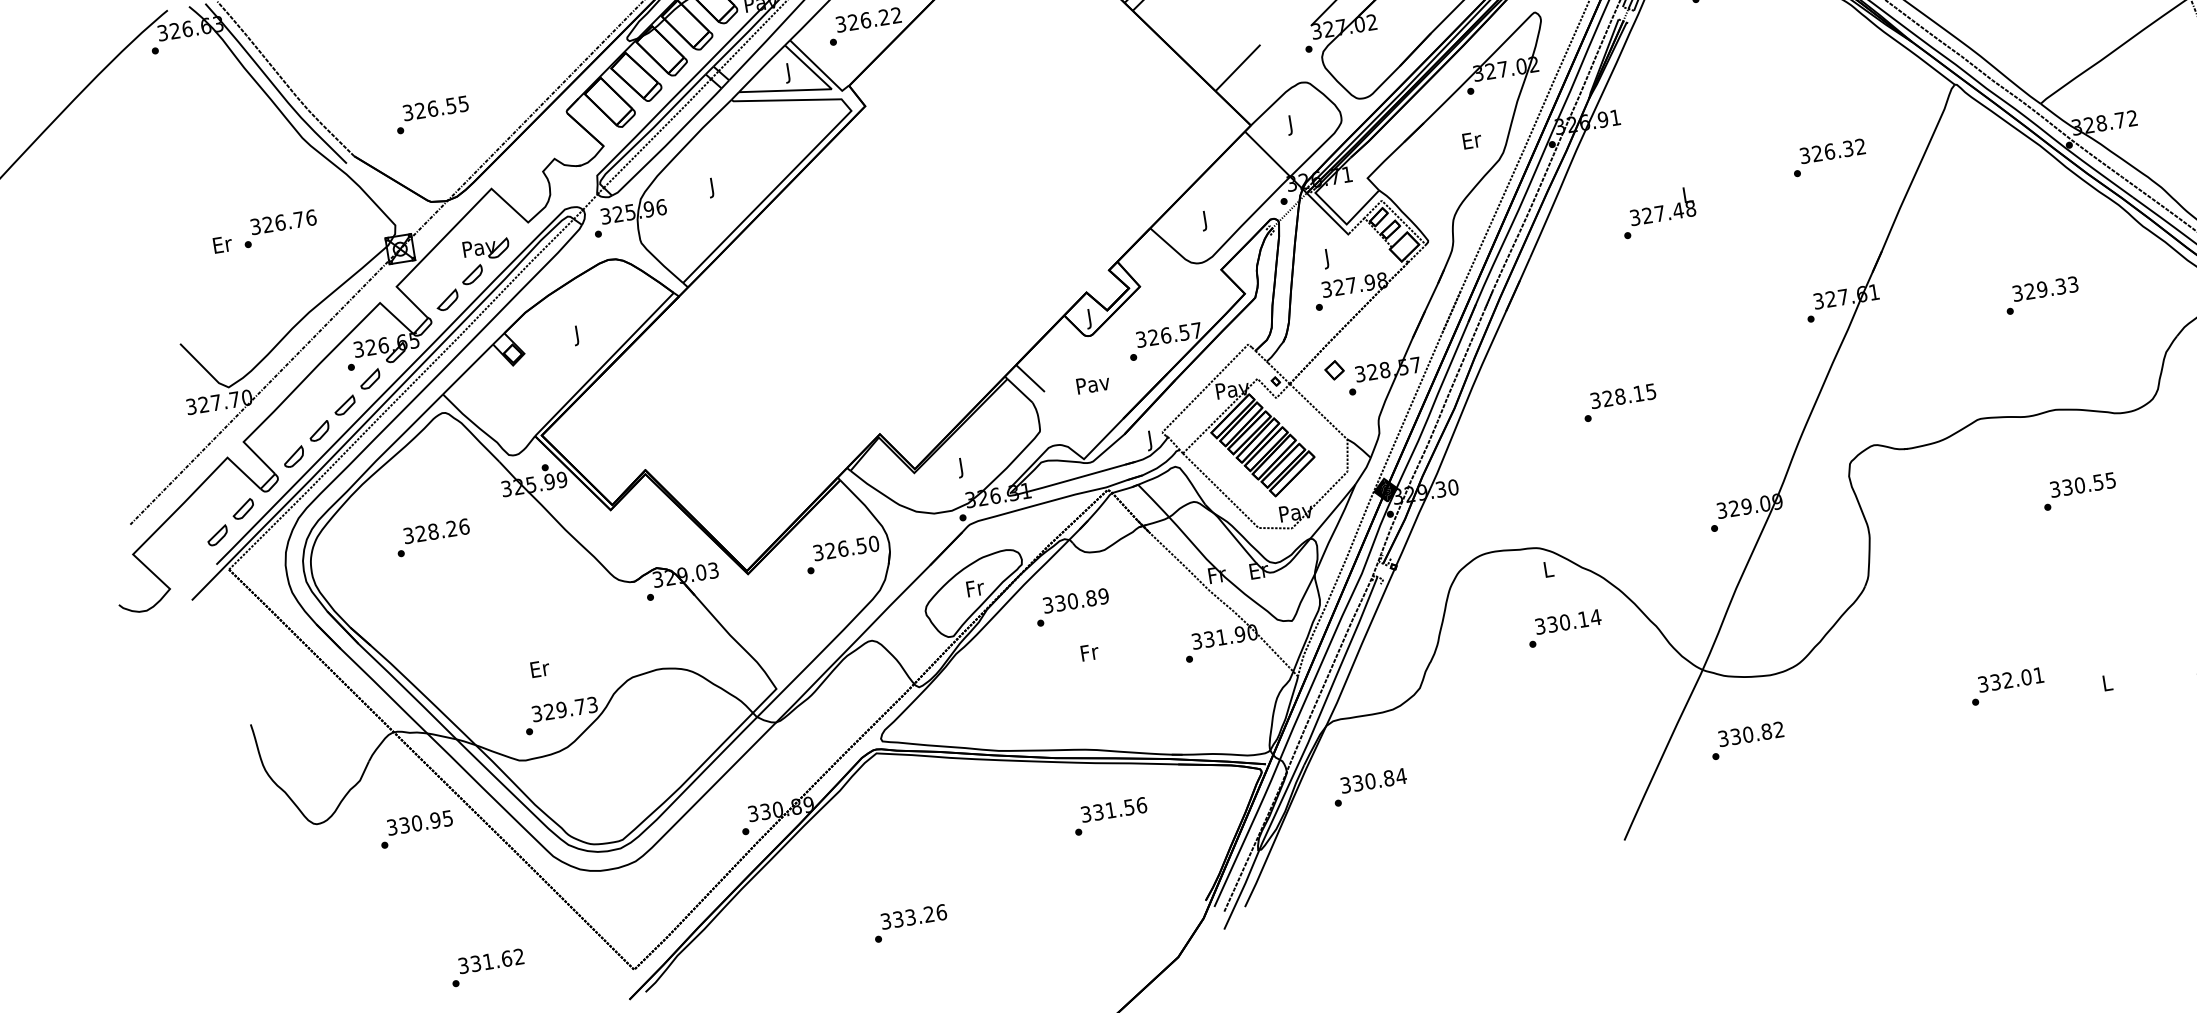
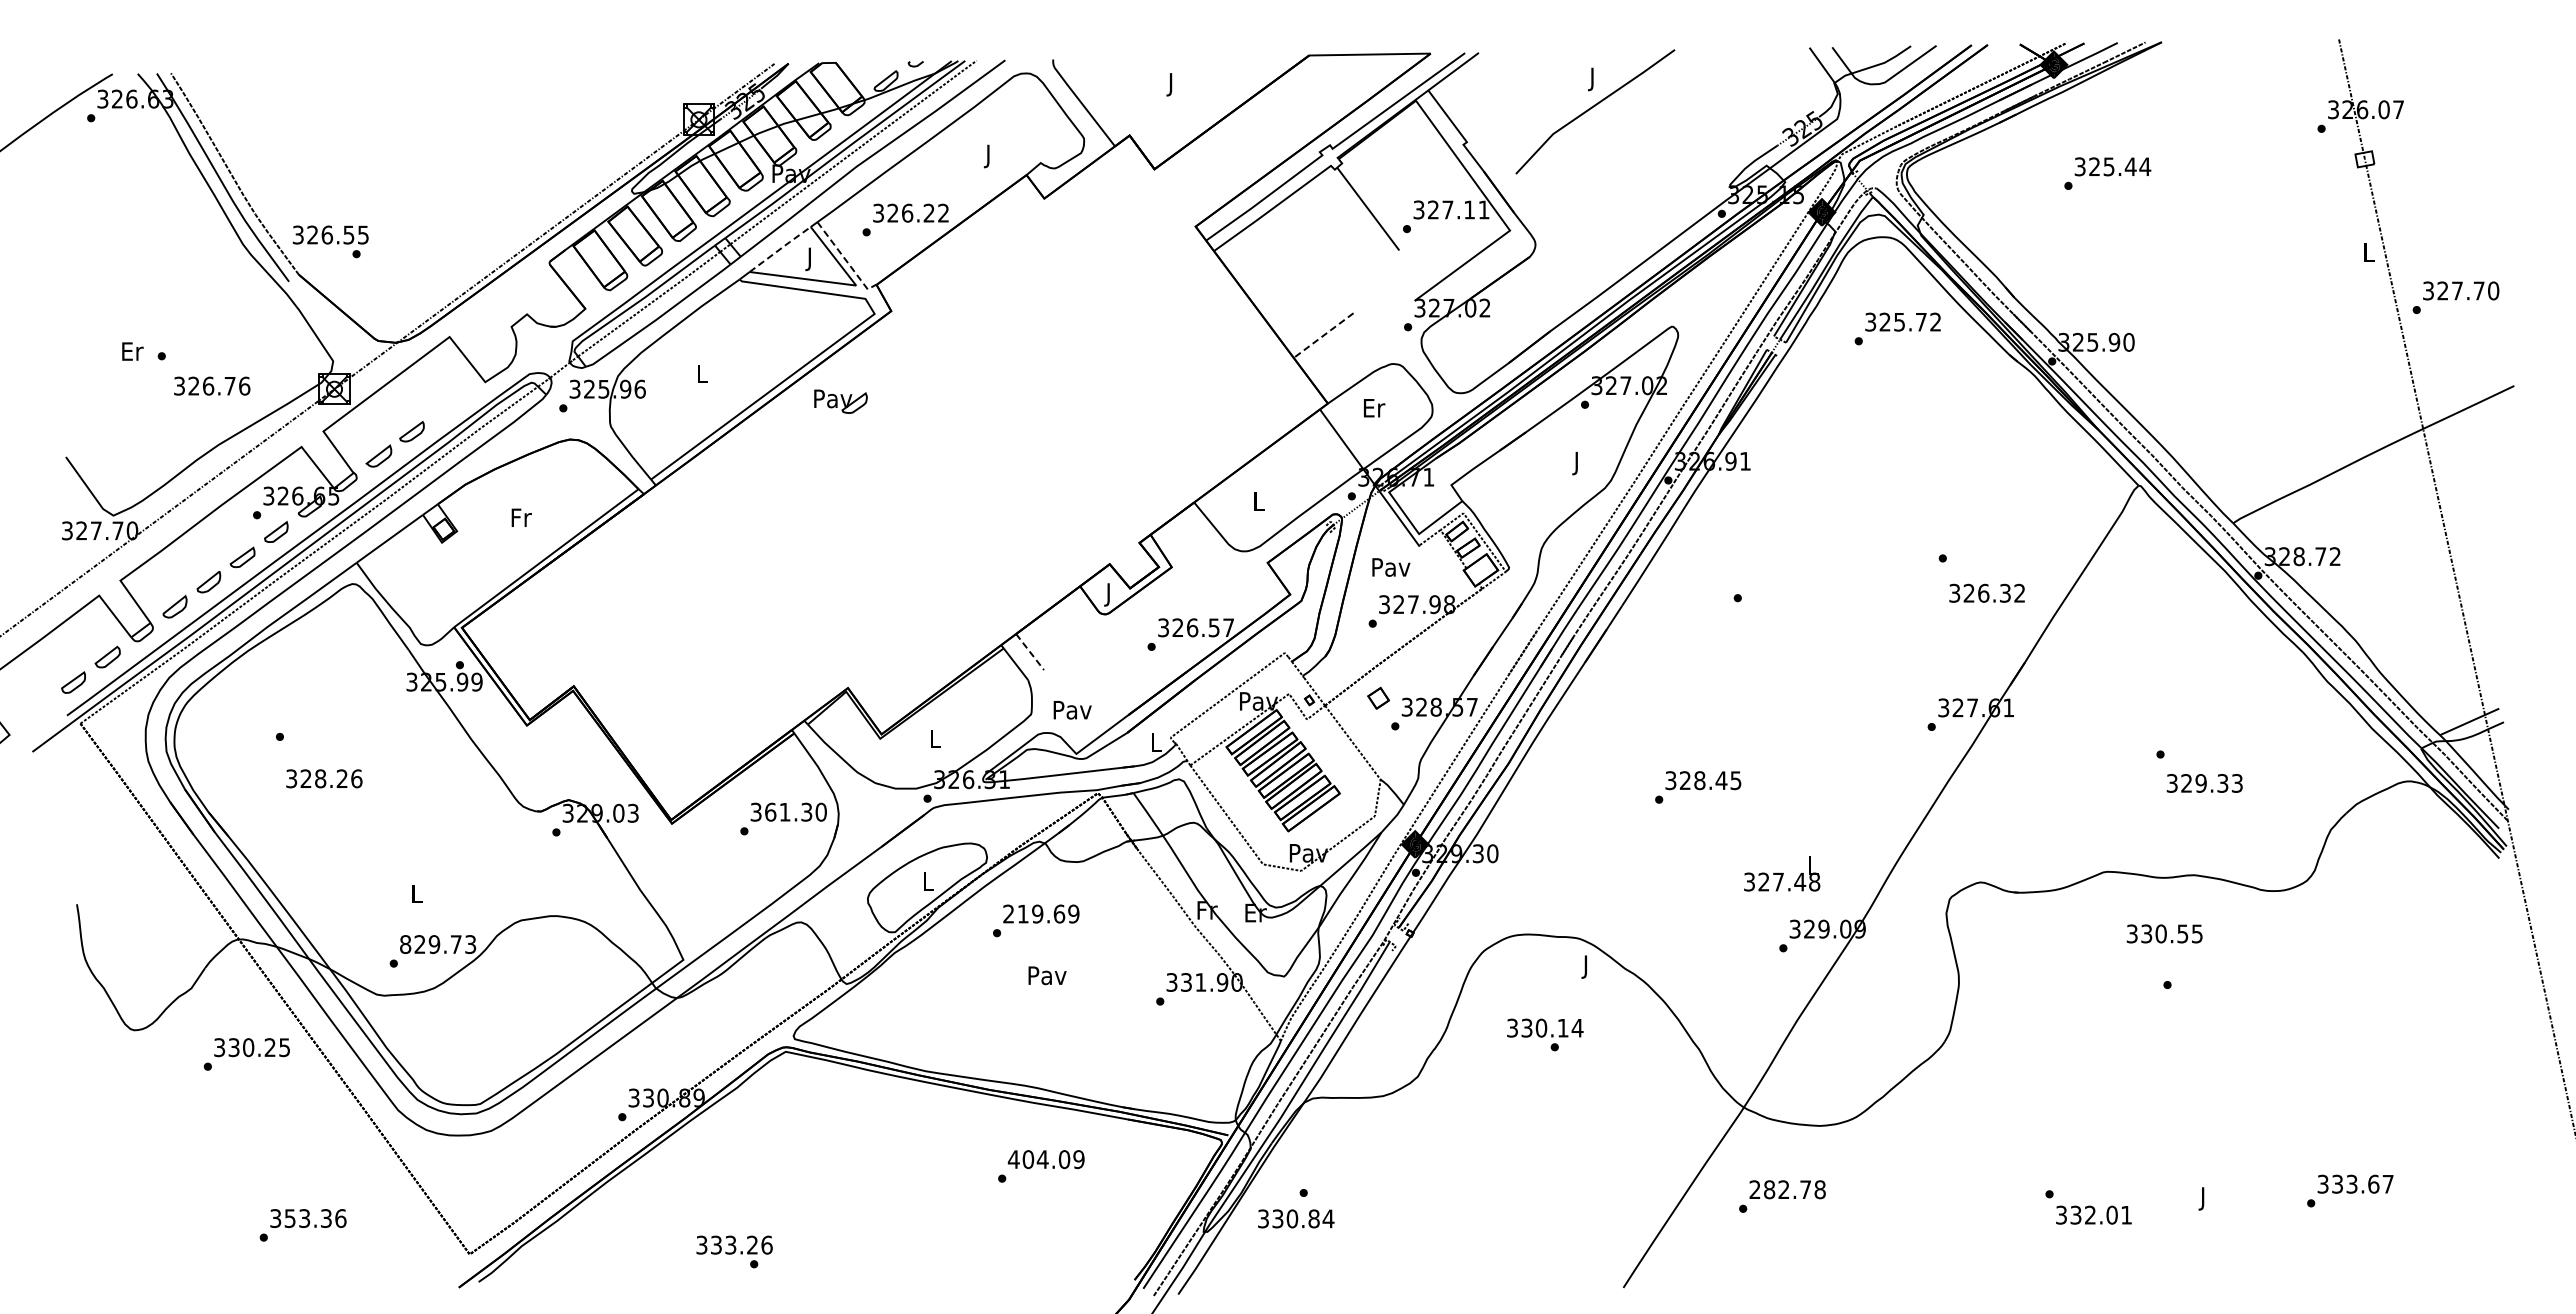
line: (762, 67) -> (780, 248), solid -> dashed
line: (1237, 67) -> (1323, 335), solid -> dashed
line: (820, 69) -> (846, 260), solid -> dashed
text: (435, 107) -> (330, 234), moved
text: (1291, 125) -> (1374, 410), J -> Er
text: (1472, 142) -> (1577, 463), Er -> J
text: (1832, 150) -> (1986, 592), moved
text: (712, 187) -> (702, 376), J -> L
text: (1662, 205) -> (1782, 873), moved
text: (1205, 220) -> (1258, 503), J -> L
text: (283, 221) -> (212, 385), moved
part: (486, 248) -> (840, 401), moved
text: (1327, 258) -> (1391, 569), J -> Pav
text: (2045, 289) -> (2204, 783), moved
text: (578, 335) -> (521, 520), J -> Fr
line: (1030, 378) -> (1030, 652), solid -> dashed
text: (1093, 384) -> (1072, 710), moved
text: (1638, 393) -> (1721, 780), 328.15 -> 328.45
text: (1151, 440) -> (1156, 744), J -> L
text: (961, 467) -> (935, 741), J -> L
text: (2082, 484) -> (2164, 933), moved
text: (436, 530) -> (324, 778), moved
text: (845, 547) -> (788, 811), 326.50 -> 361.30
text: (1548, 571) -> (1586, 966), L -> J
text: (975, 588) -> (929, 881), Fr -> L
text: (1070, 601) -> (1034, 913), 330.89 -> 219.69
text: (1568, 621) -> (1545, 1027), moved
text: (1089, 652) -> (1047, 975), Fr -> Pav
text: (540, 668) -> (417, 893), Er -> L
text: (2010, 679) -> (2093, 1214), moved
text: (2107, 684) -> (2203, 1198), L -> J
text: (536, 713) -> (405, 944), 329.73 -> 829.73
text: (1751, 734) -> (1787, 1189), 330.82 -> 282.78
text: (1373, 780) -> (1296, 1218), moved
text: (1113, 809) -> (1045, 1159), 331.56 -> 404.09
text: (434, 820) -> (269, 1047), 330.95 -> 330.25
text: (913, 916) -> (734, 1244), moved
text: (497, 960) -> (315, 1218), 331.62 -> 353.36

